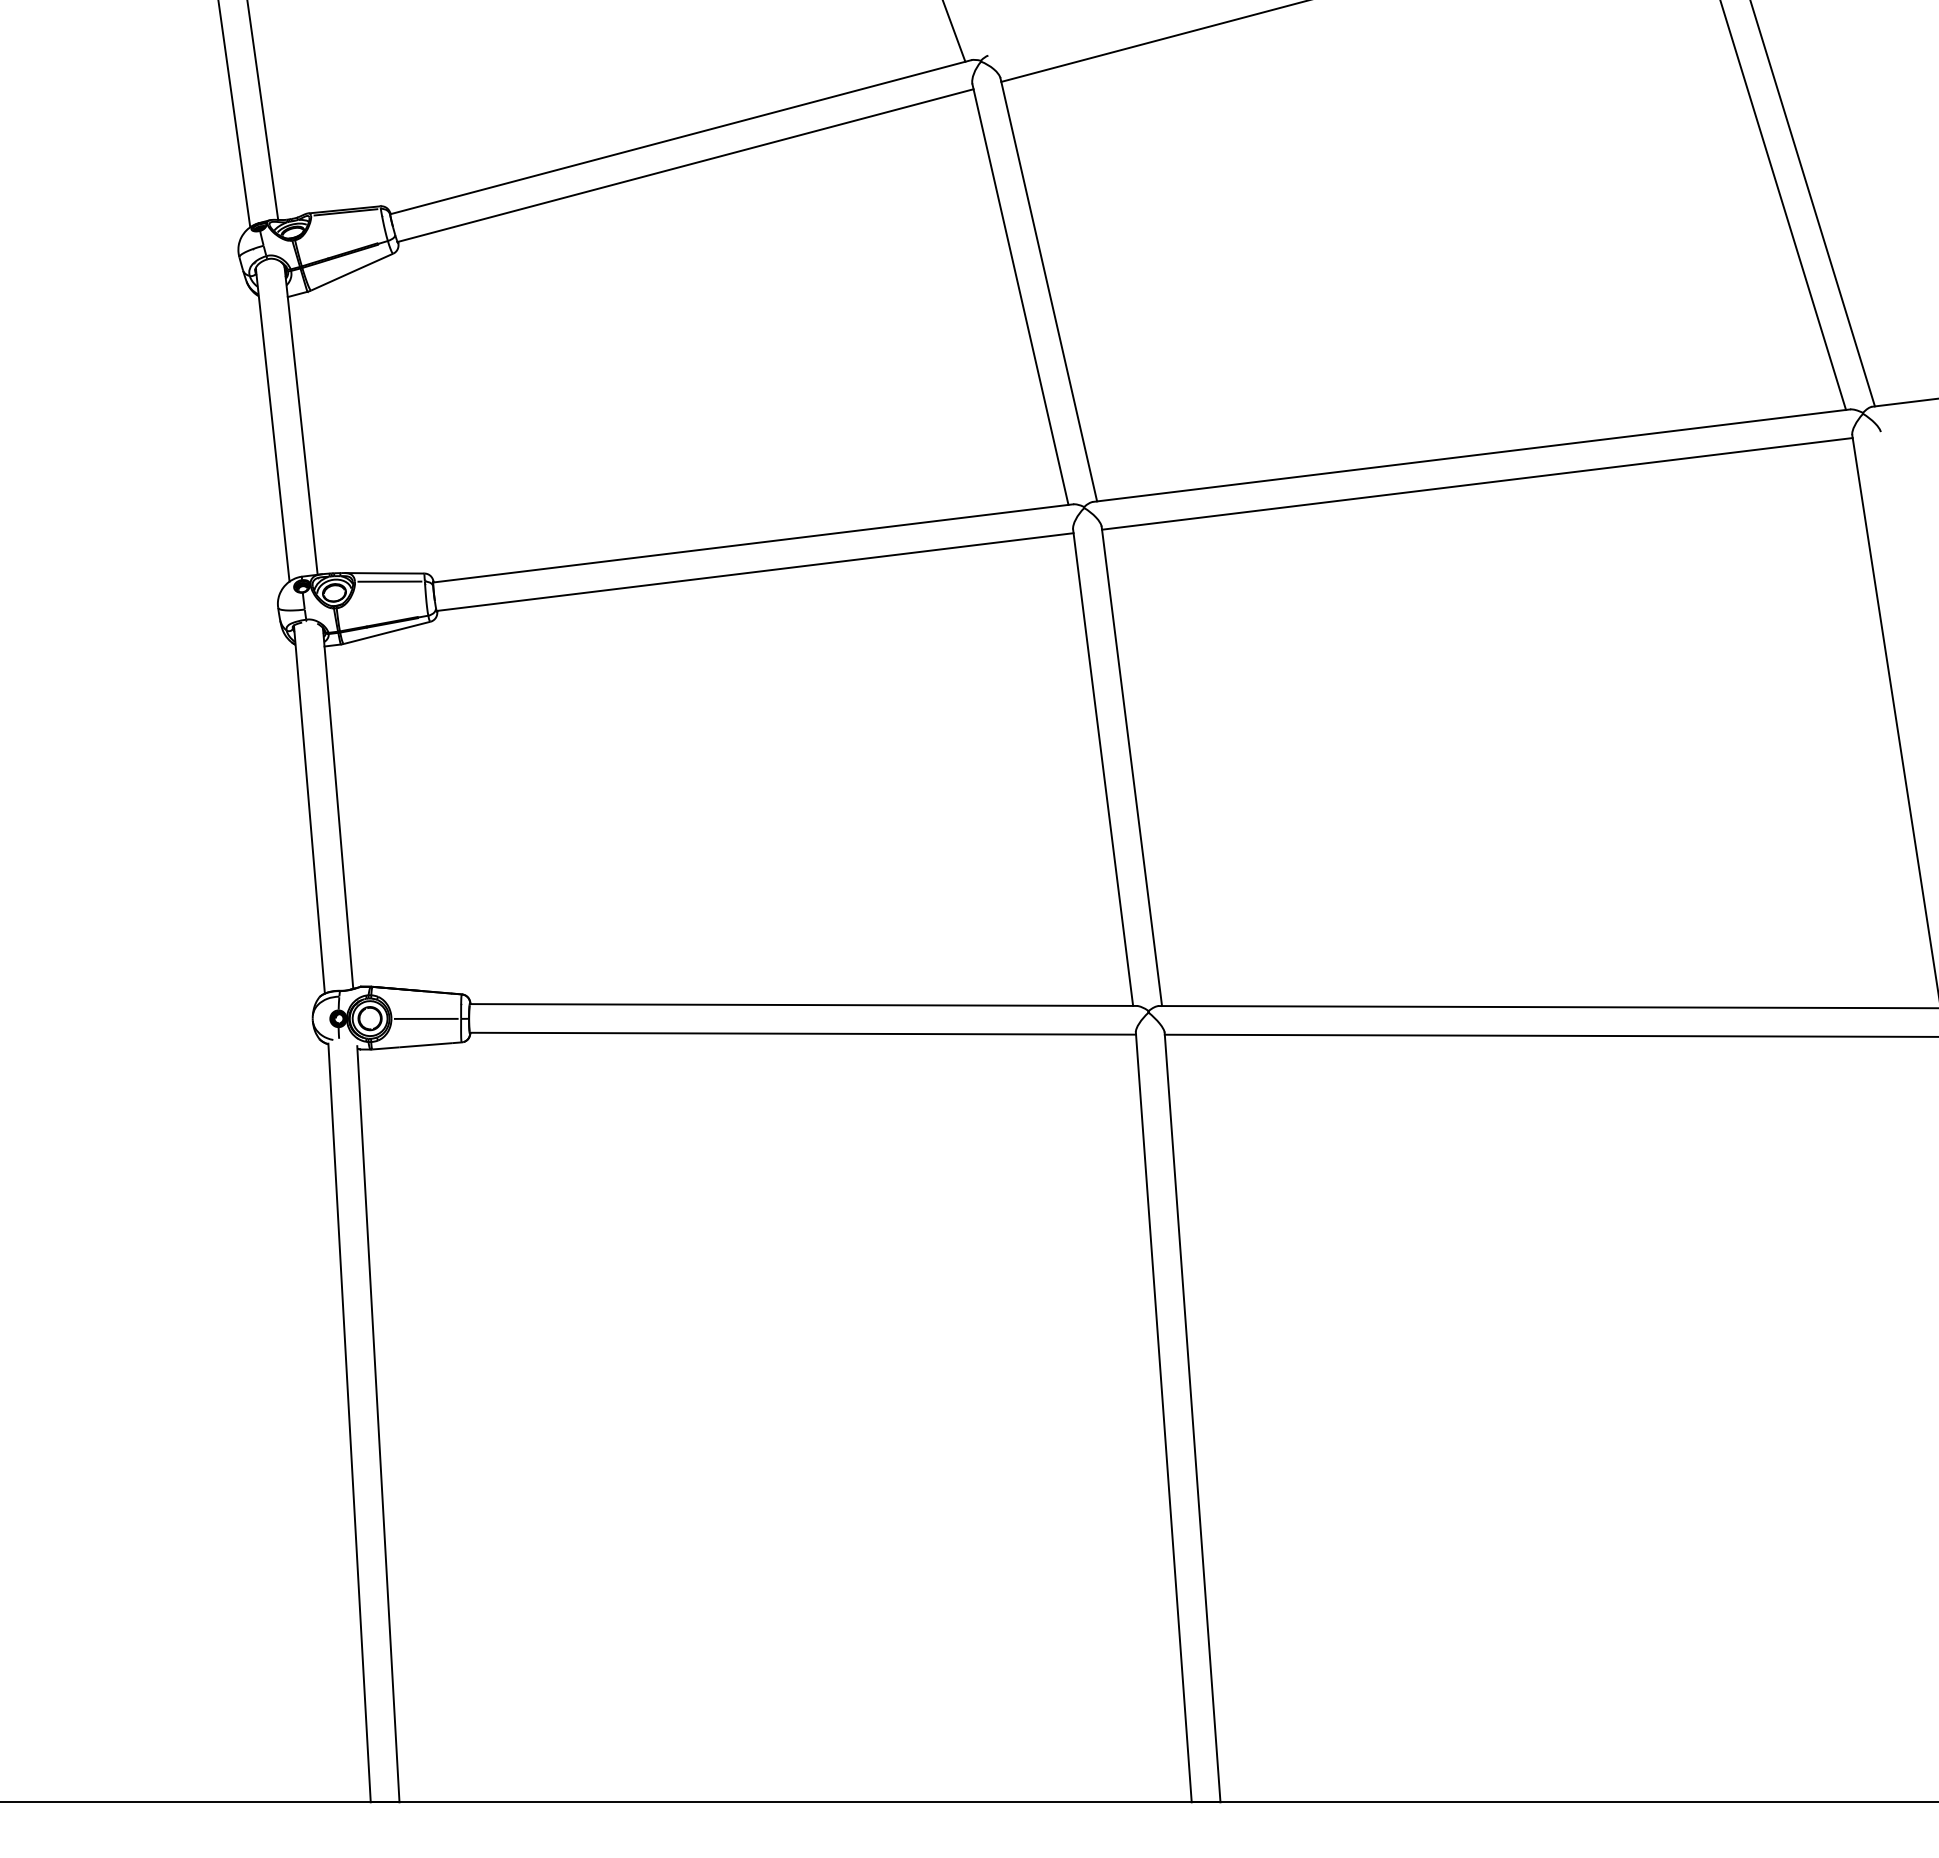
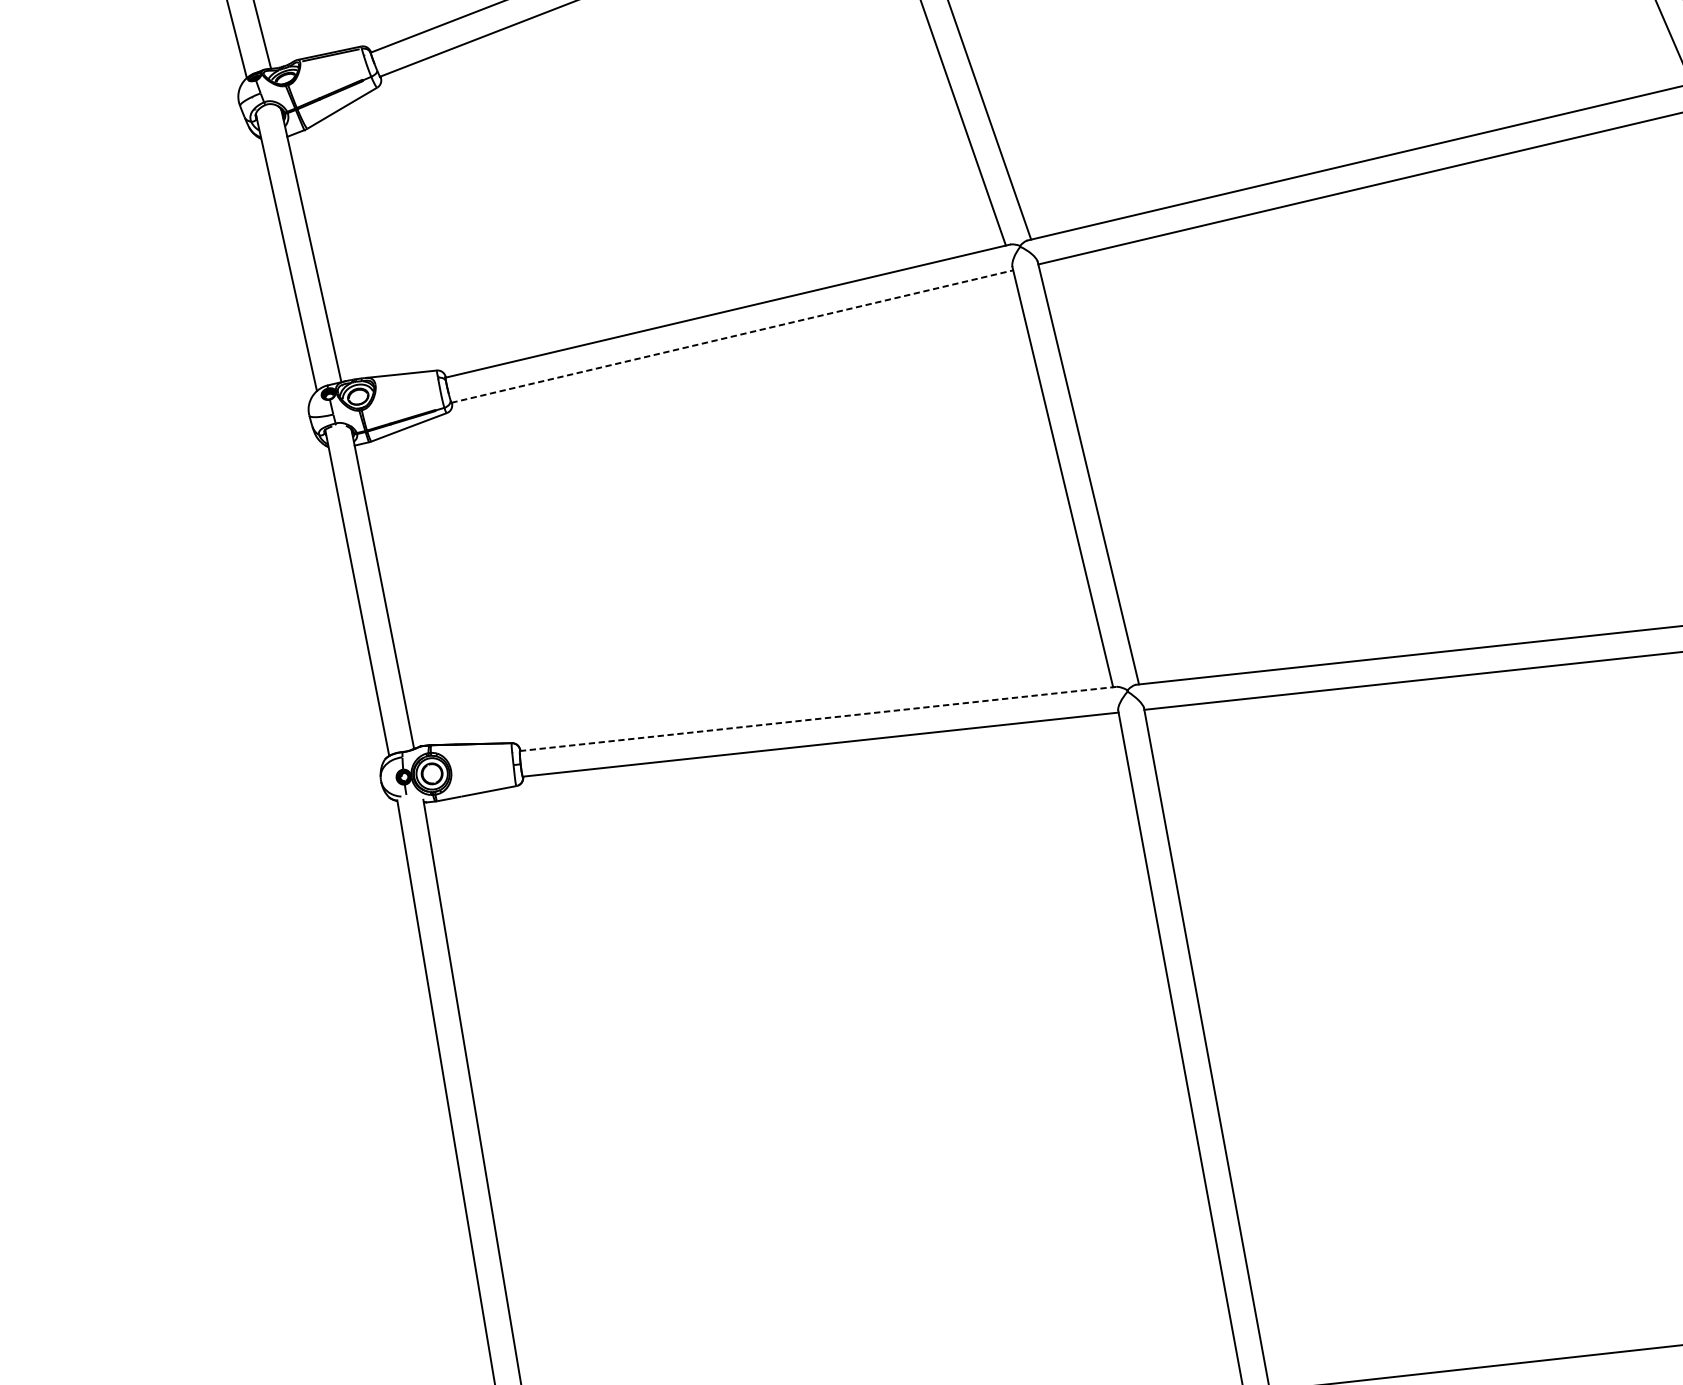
line: (755, 572) -> (732, 336), solid -> dashed
line: (389, 581) -> (406, 381), removed
line: (803, 1005) -> (818, 719), solid -> dashed
line: (425, 1018) -> (481, 768), removed

